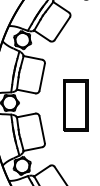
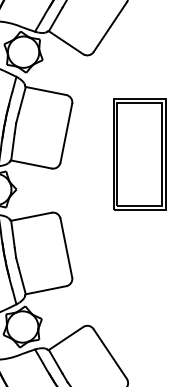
part: (75, 105) -> (139, 153), moved

